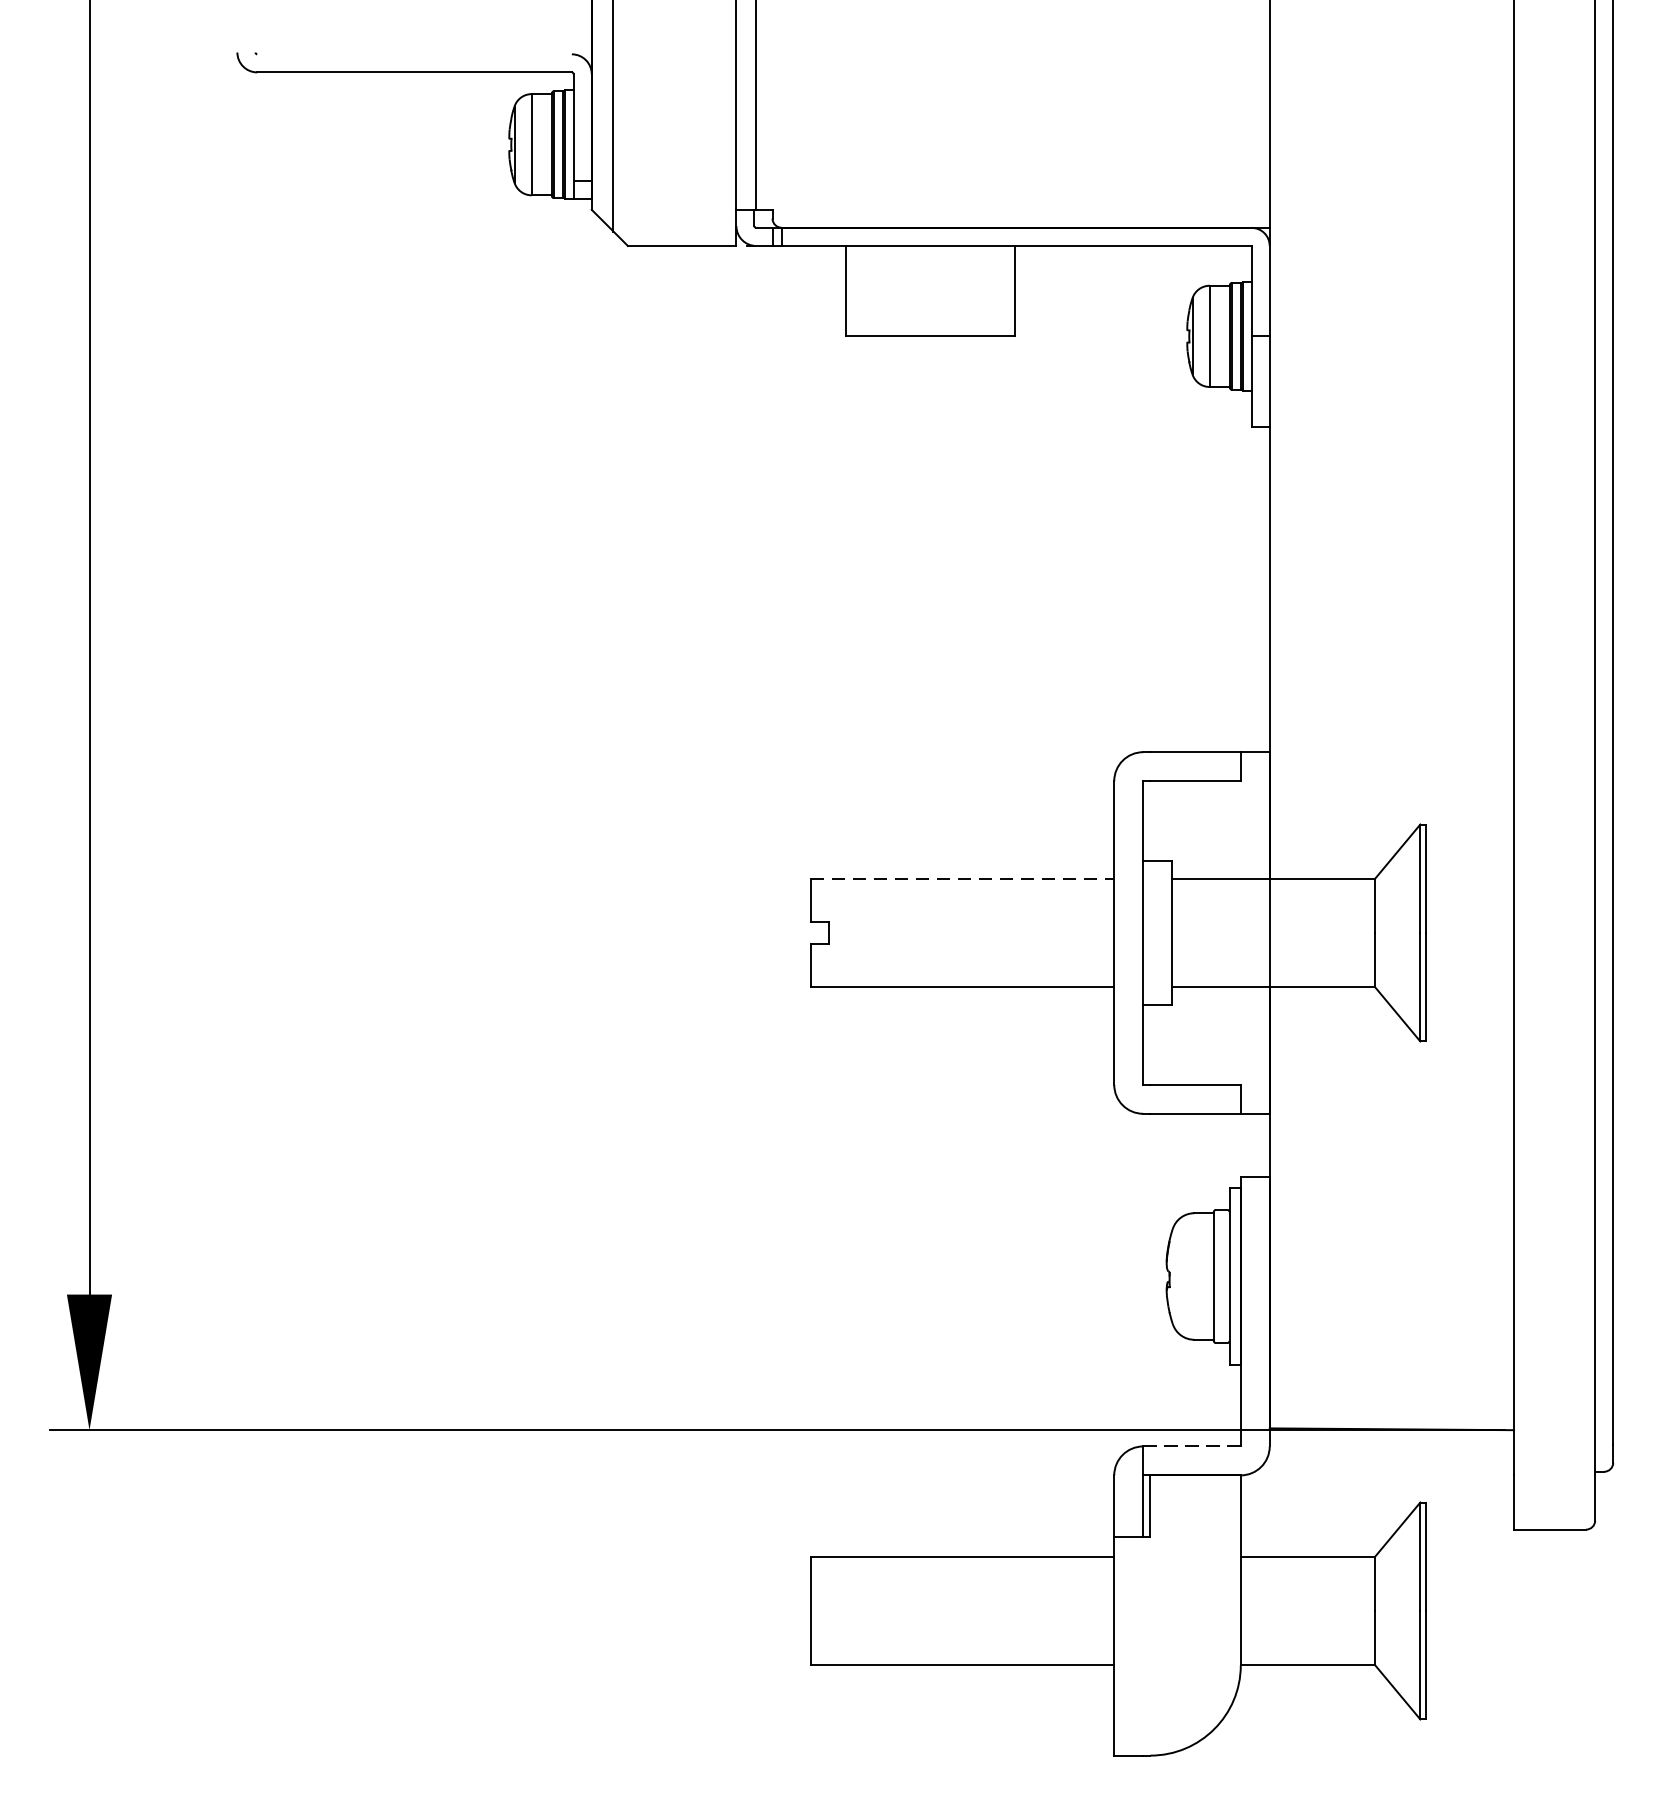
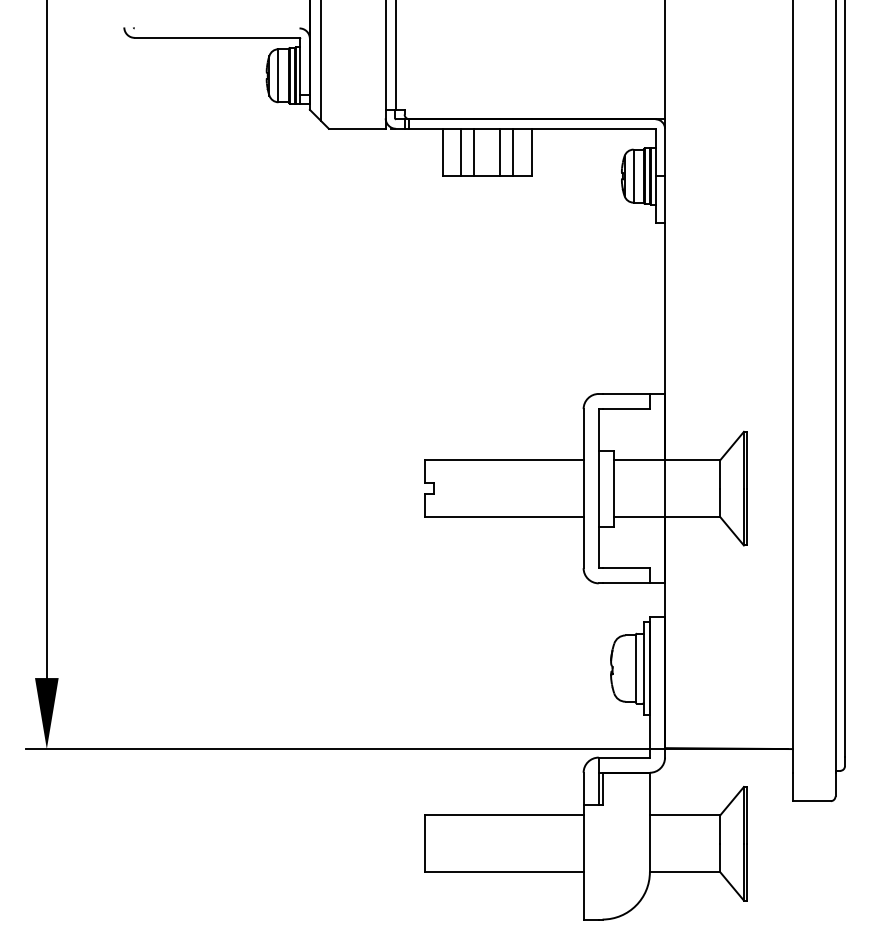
line: (881, 289) -> (461, 151), added
line: (905, 289) -> (474, 151), added
line: (955, 289) -> (500, 151), added
line: (980, 289) -> (513, 151), added
line: (963, 879) -> (504, 460), dashed -> solid
line: (1192, 1446) -> (624, 757), dashed -> solid

